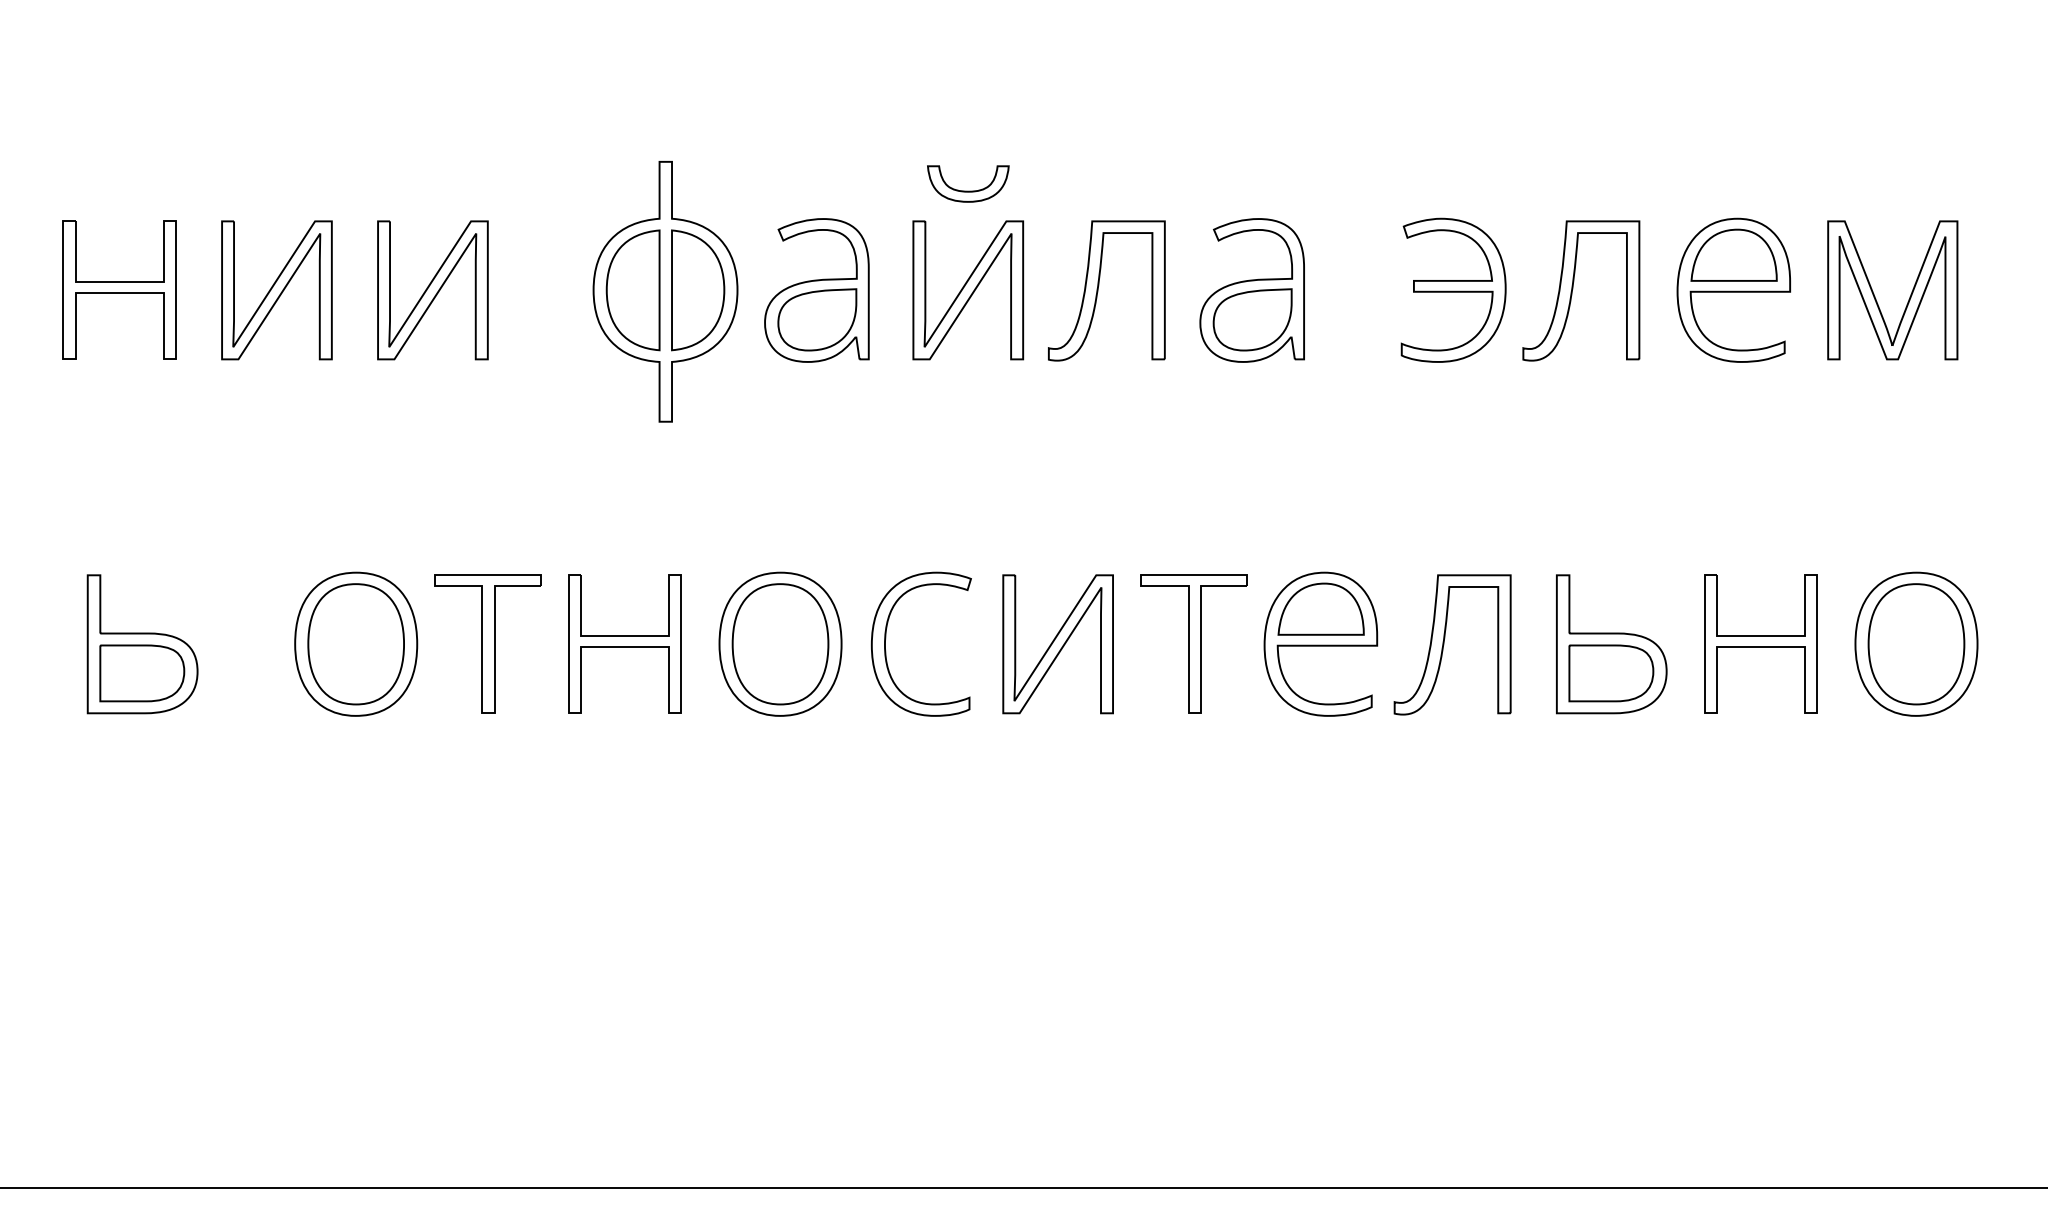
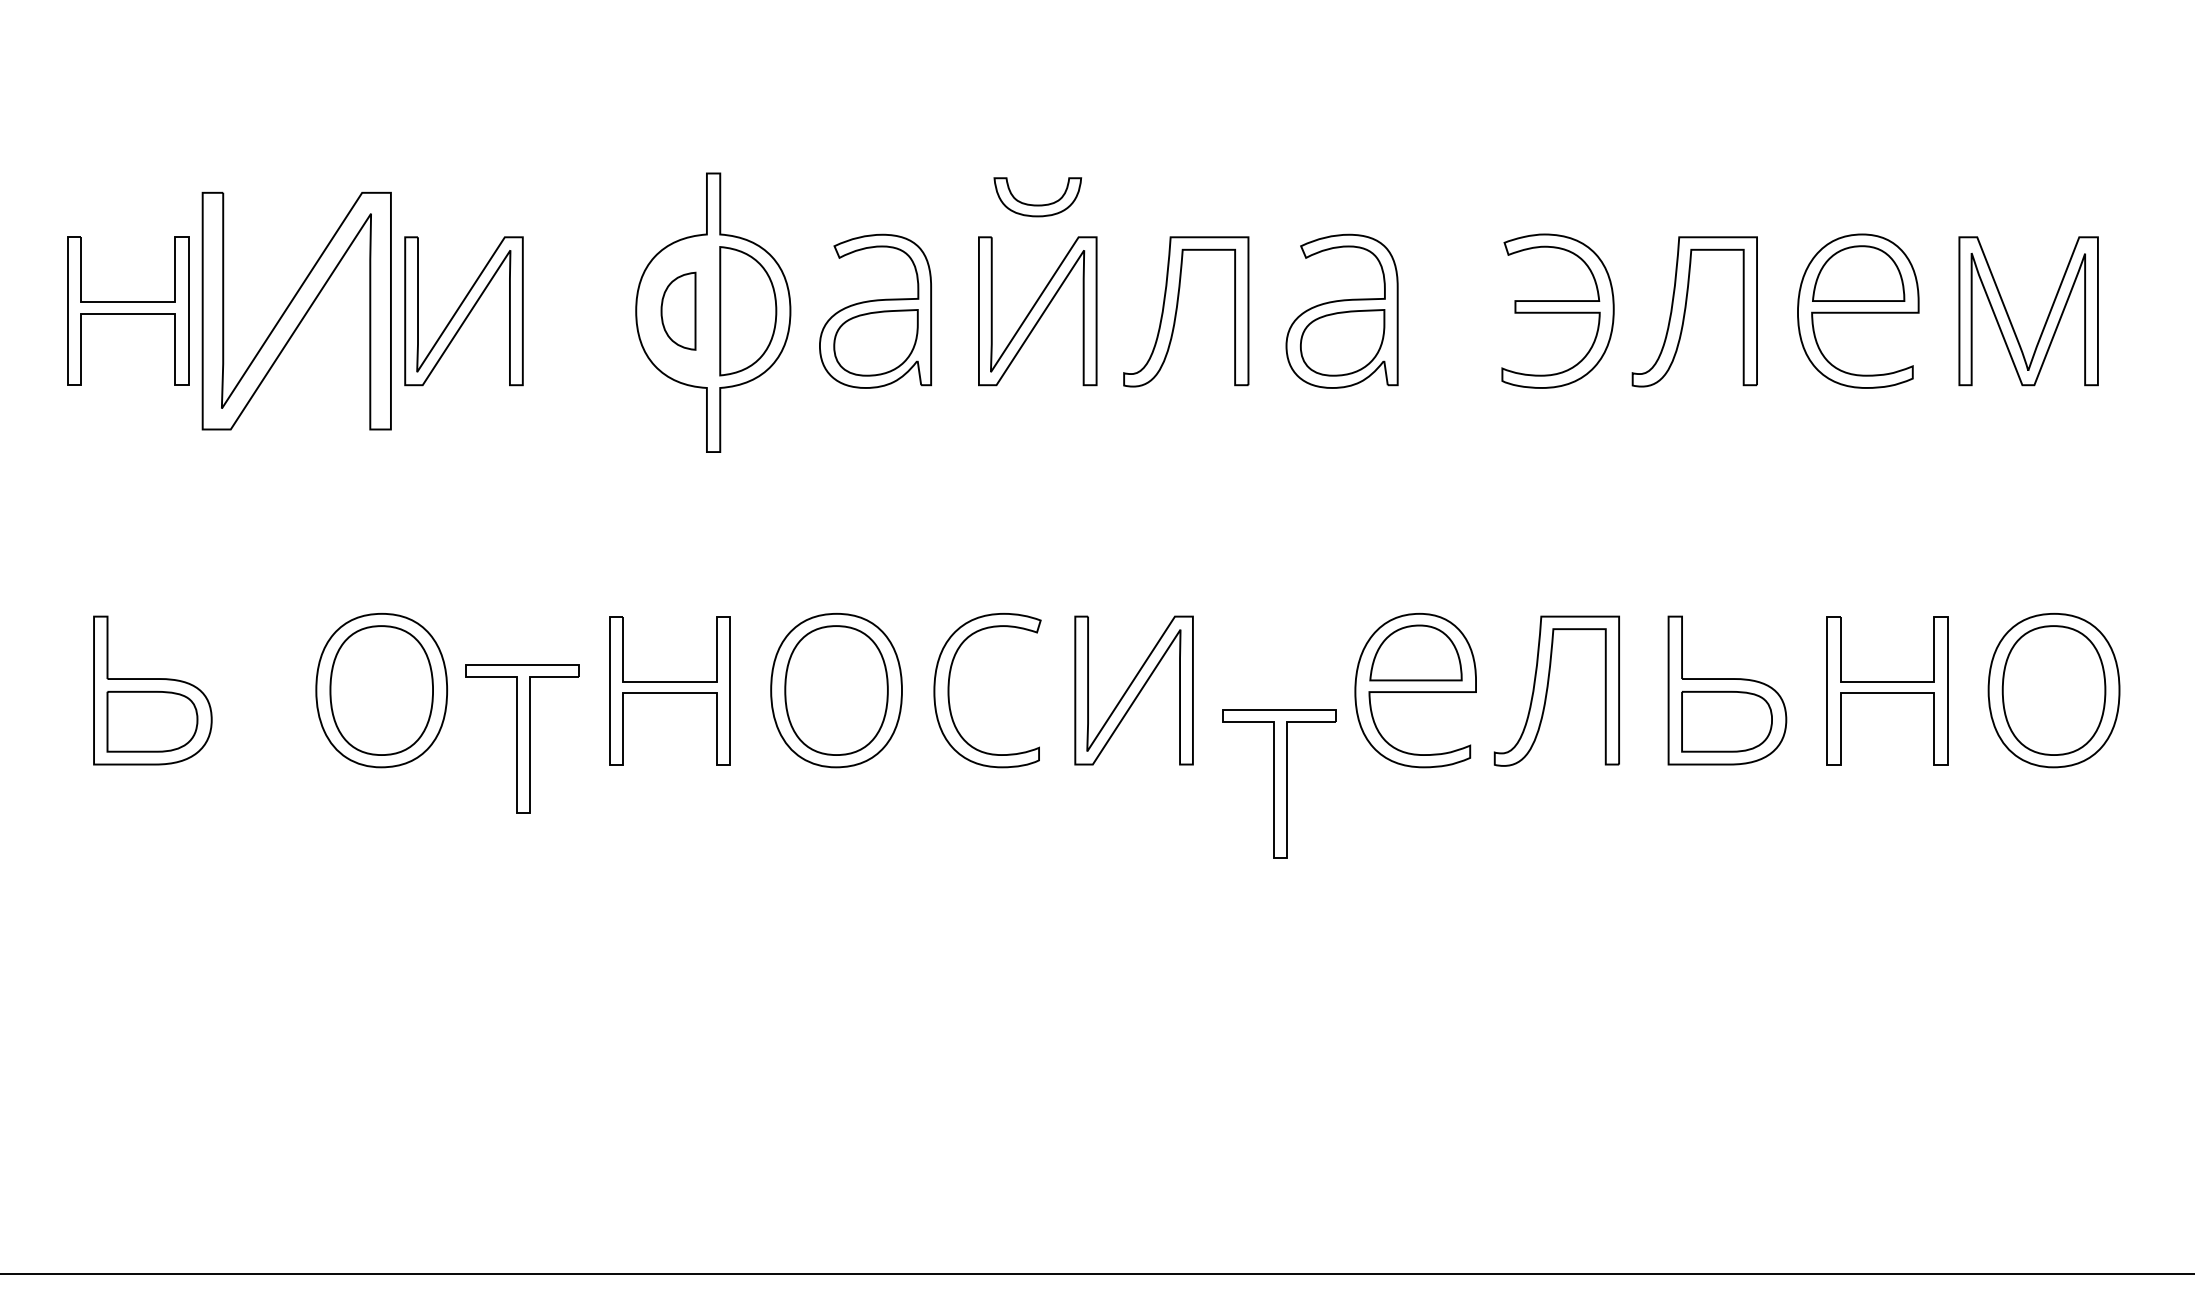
part: (276, 290) -> (296, 311), size x1.6
part: (632, 290) -> (677, 311), size x0.6
part: (487, 643) -> (522, 737), moved
part: (1193, 643) -> (1279, 782), moved

